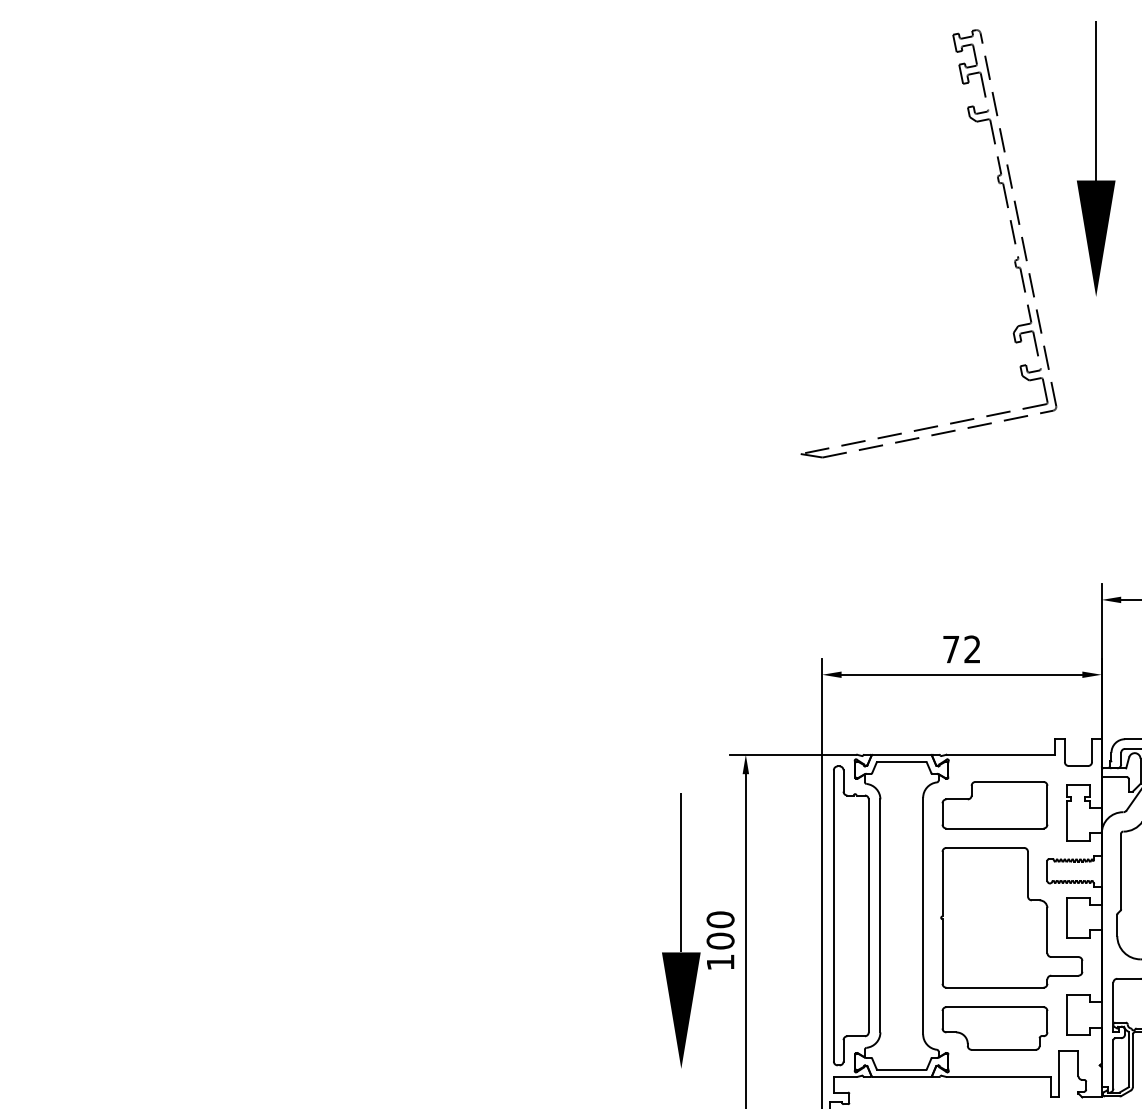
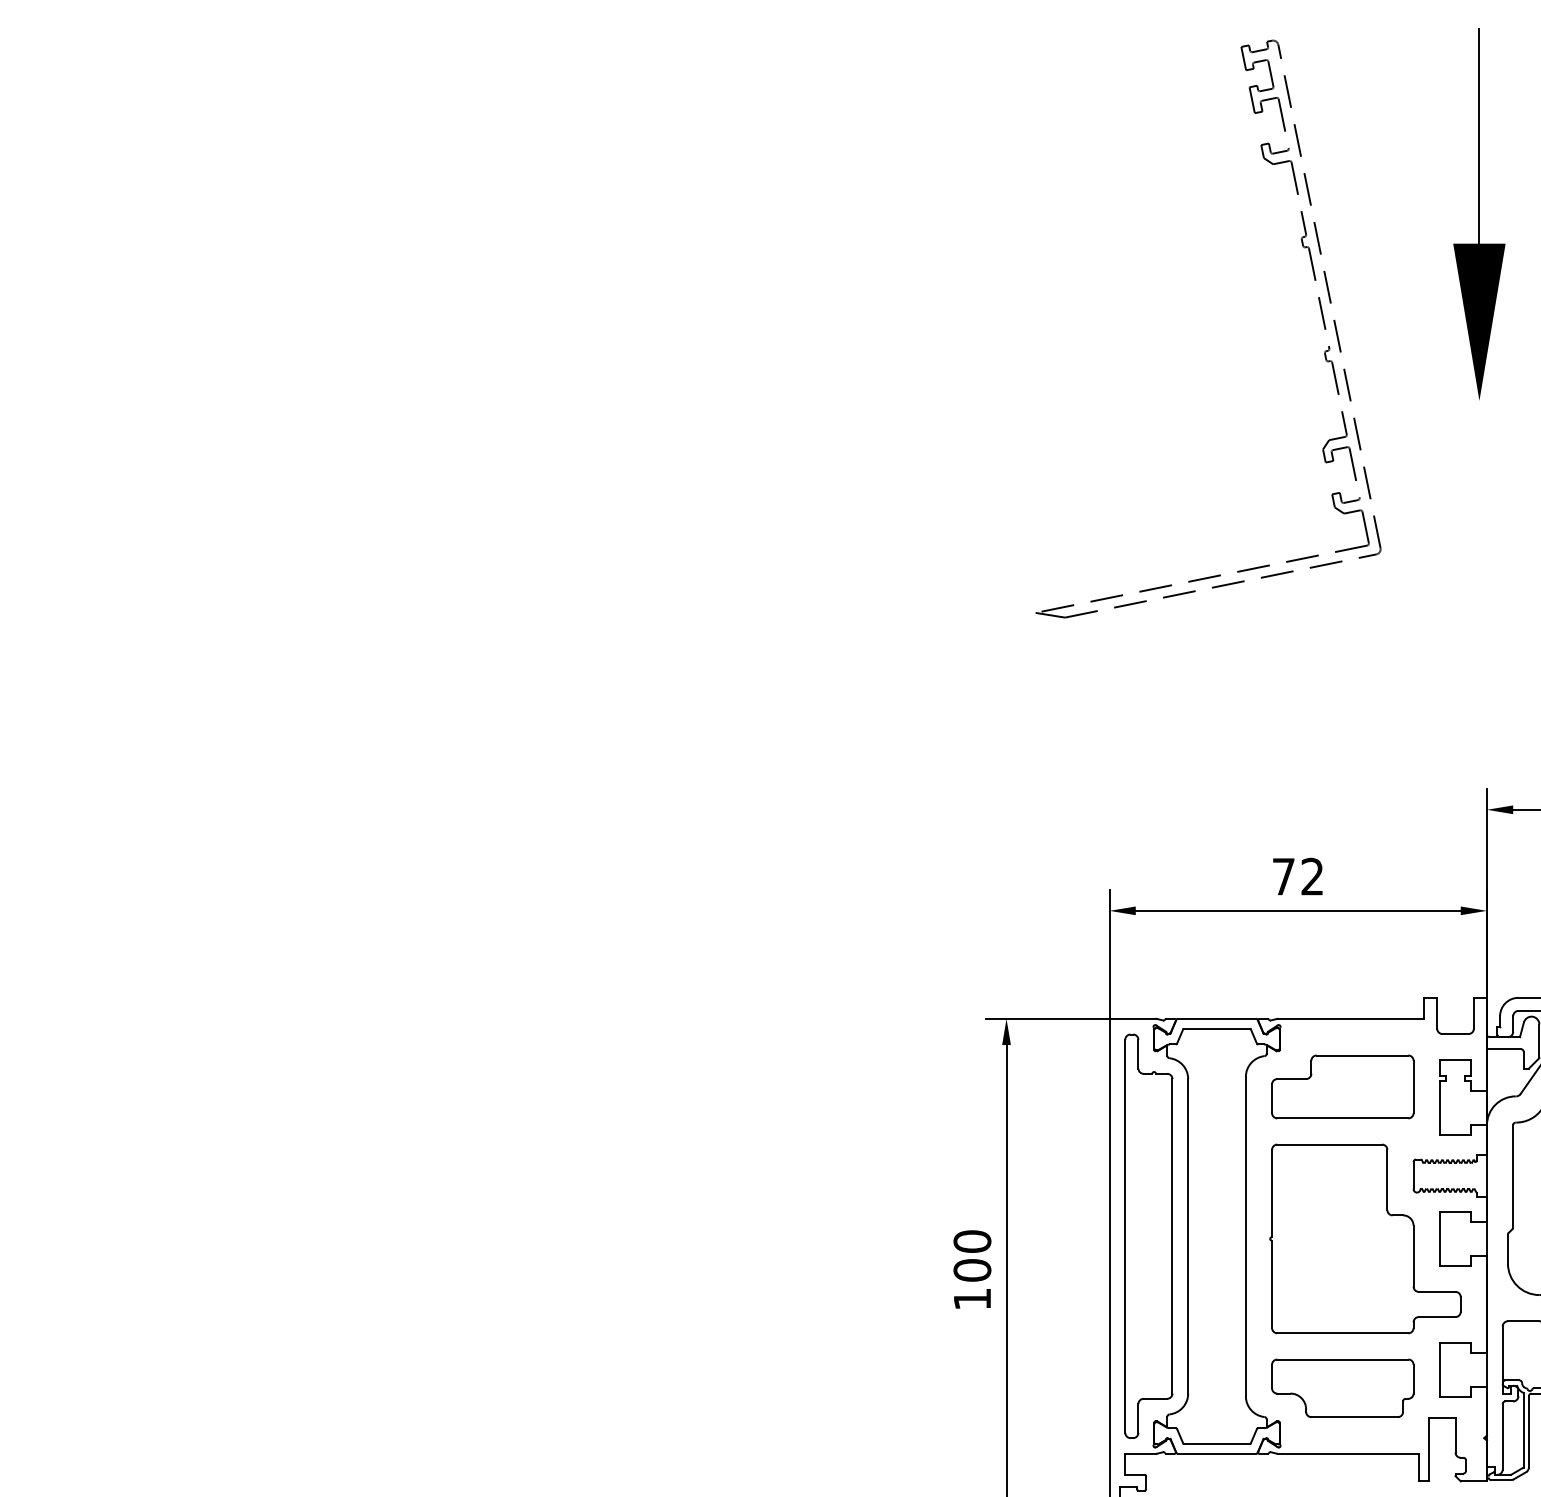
part: (1011, 227) -> (1319, 306), moved
part: (681, 930) -> (919, 1256), removed

